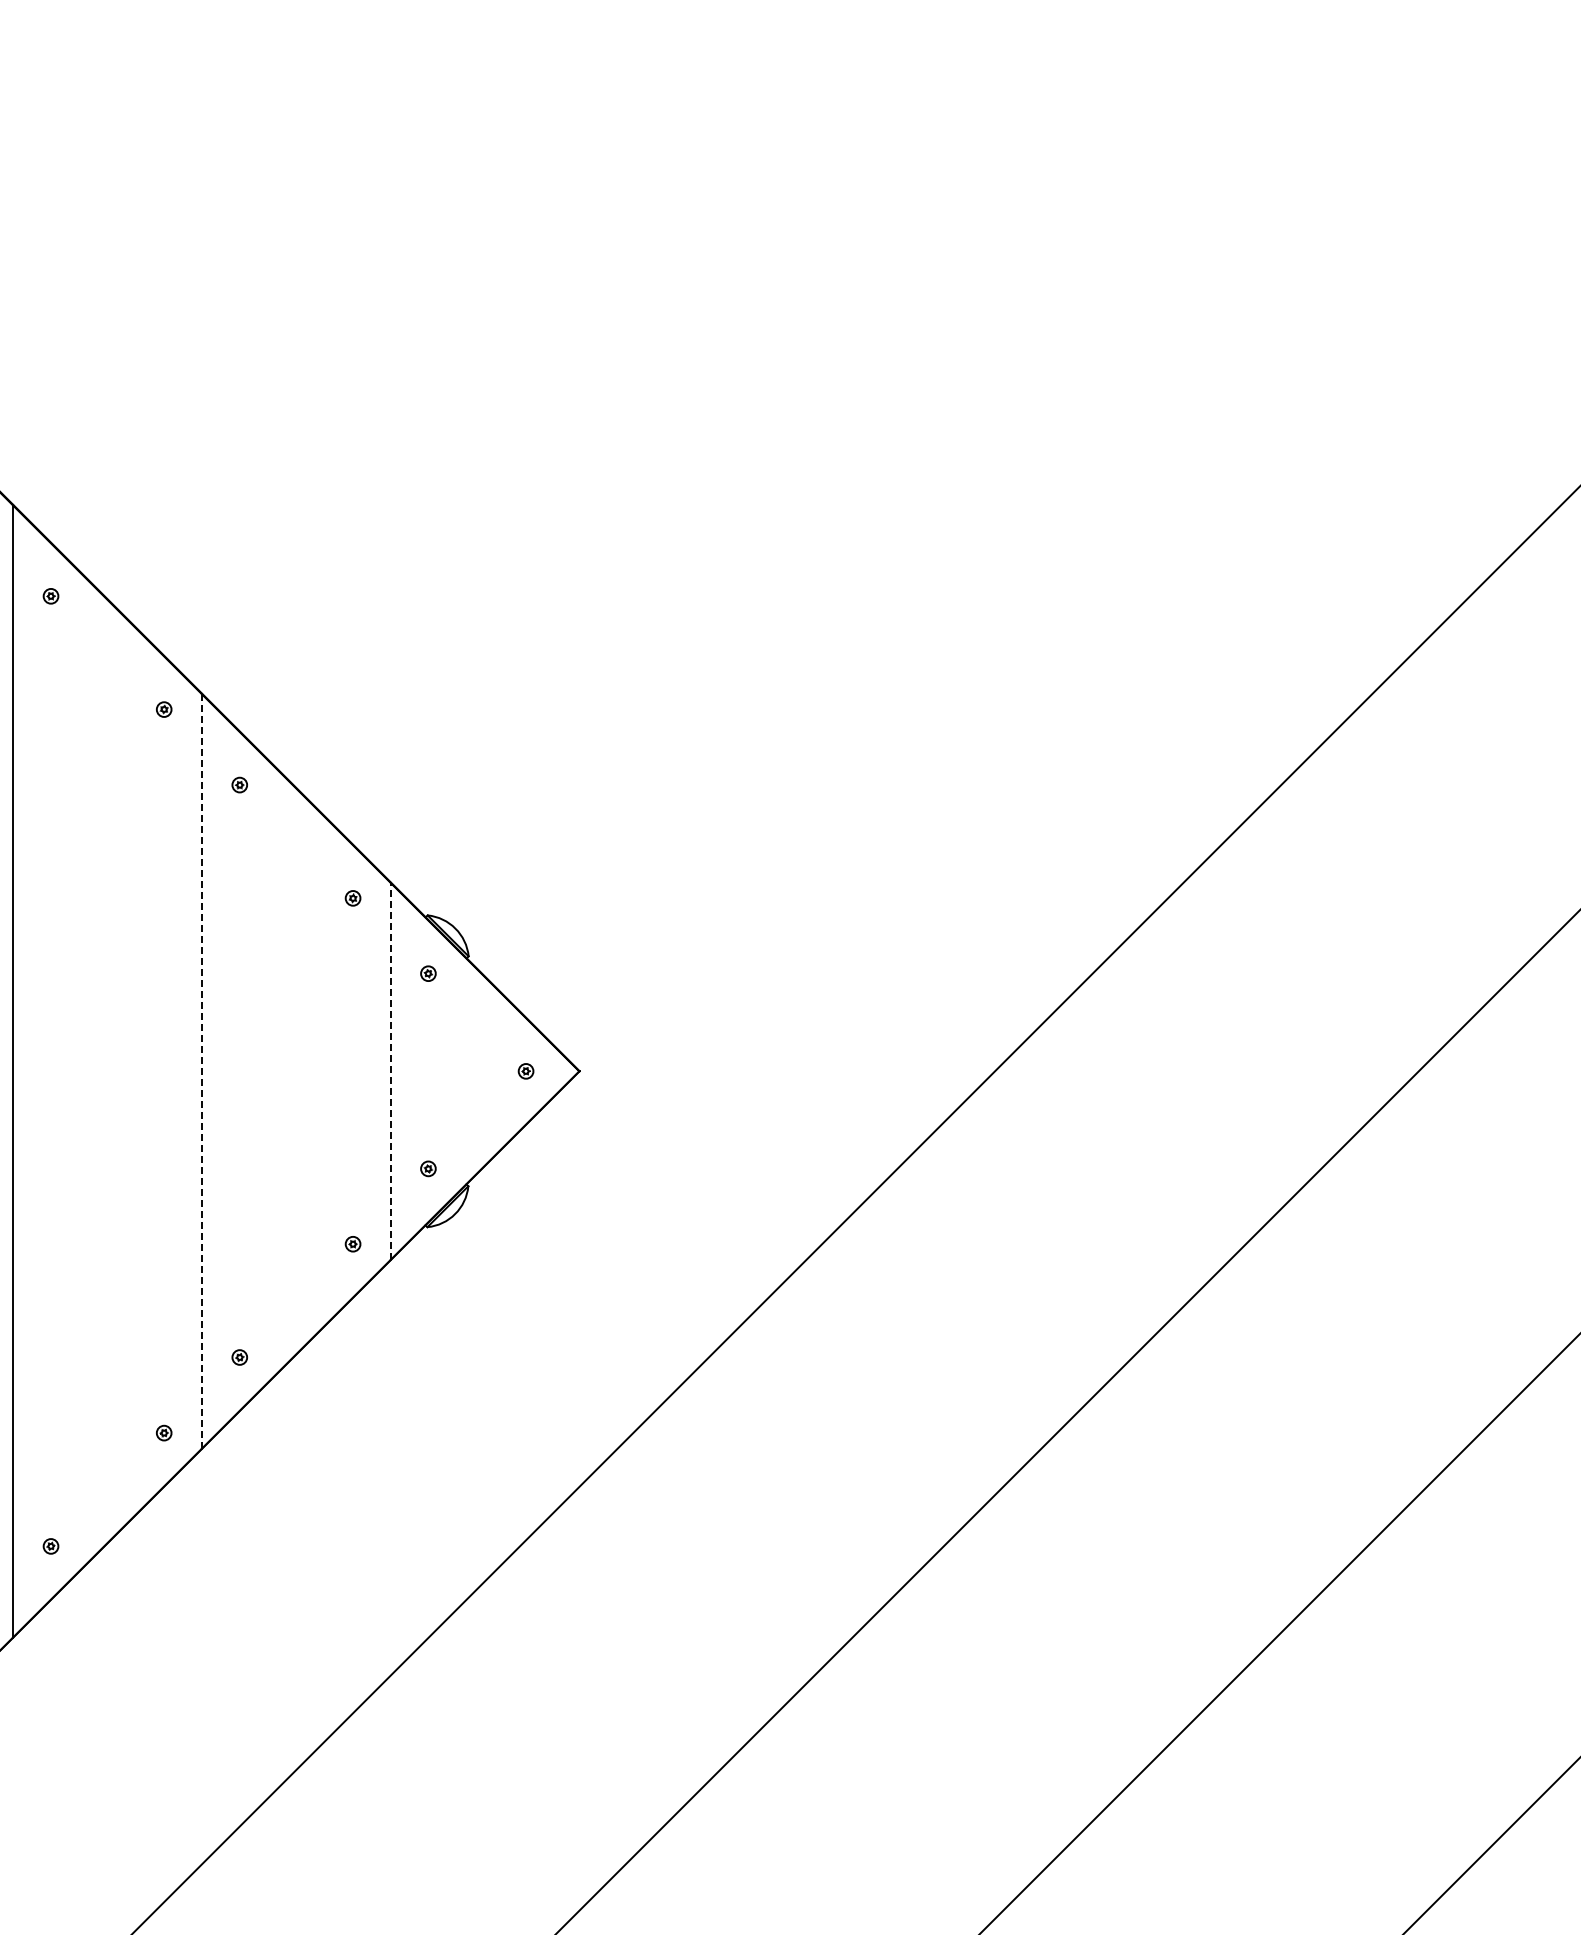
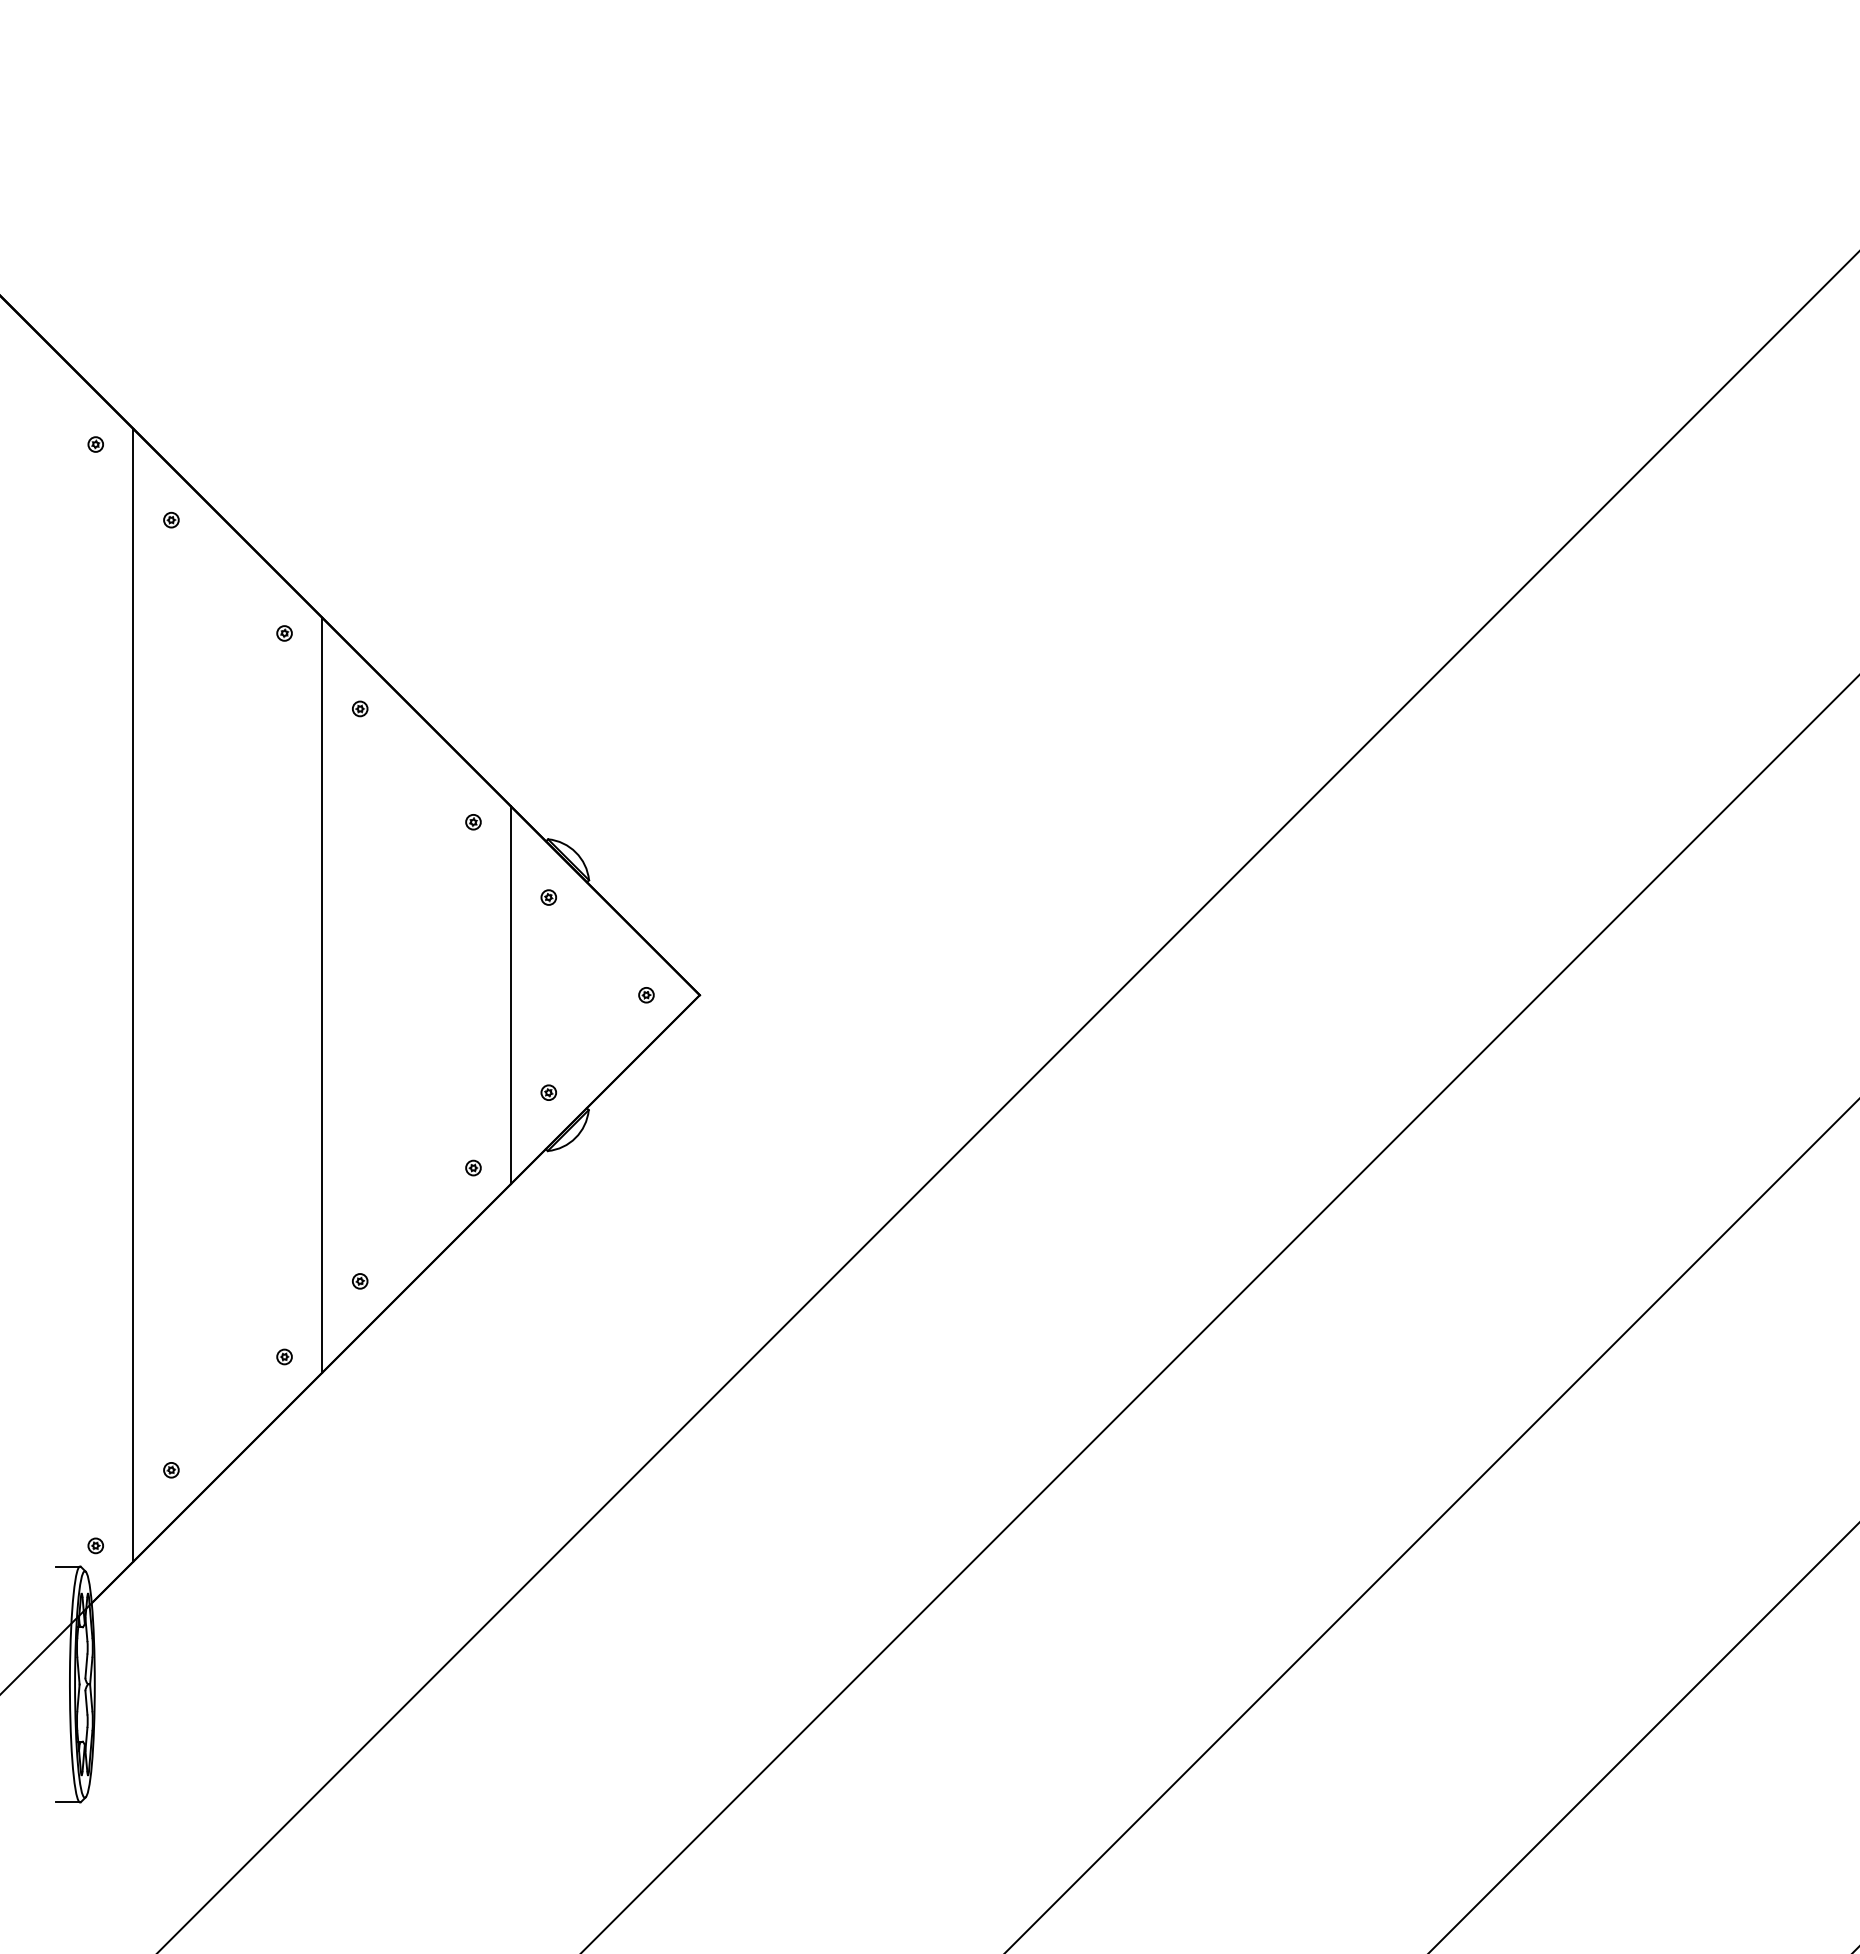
line: (202, 1071) -> (322, 995), dashed -> solid
line: (391, 1071) -> (511, 995), dashed -> solid

